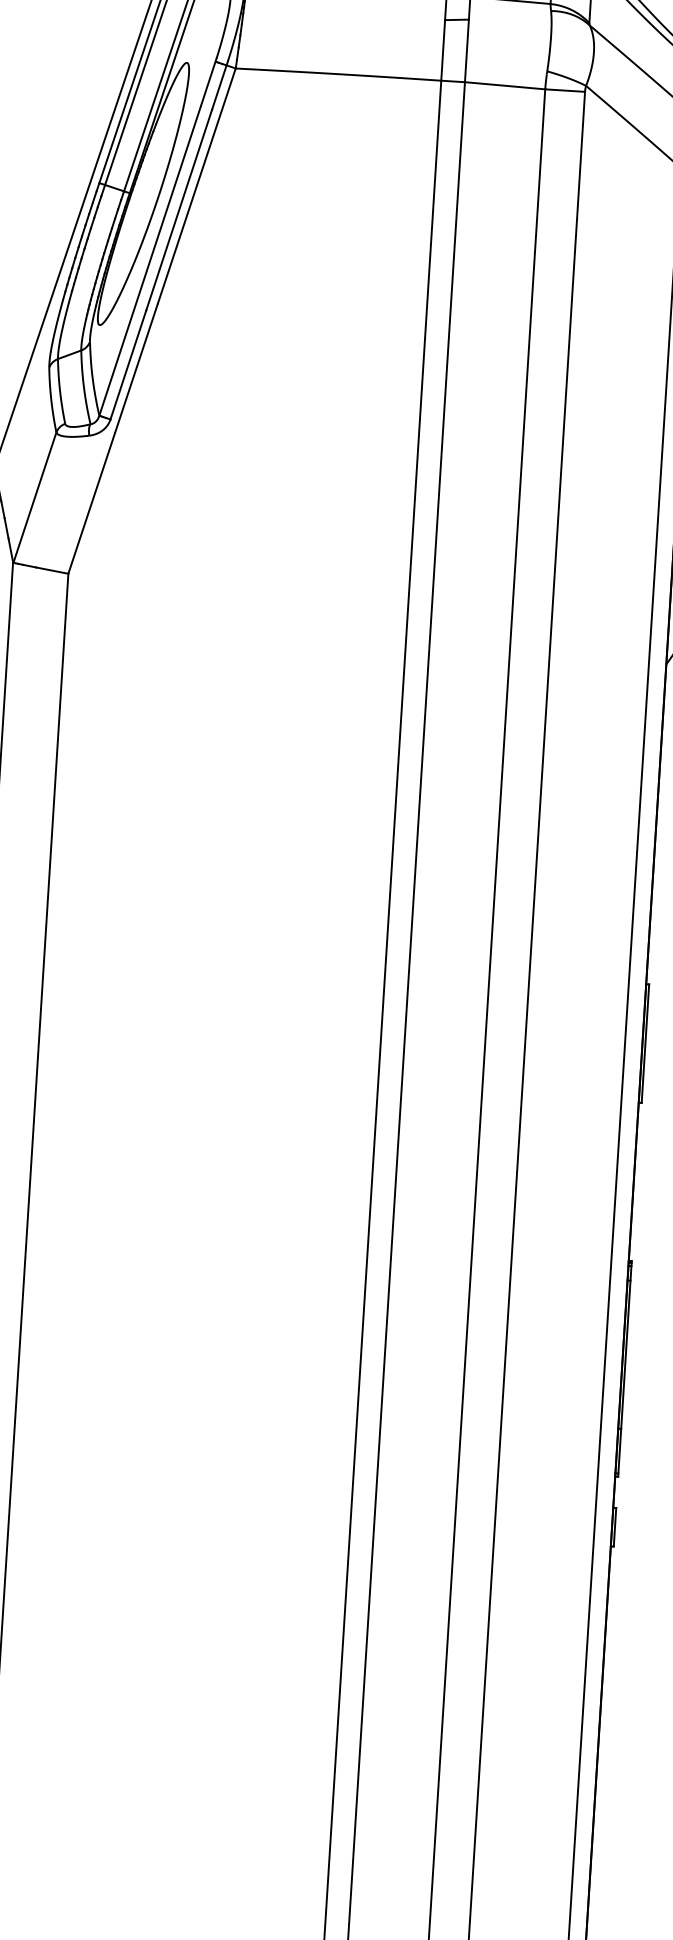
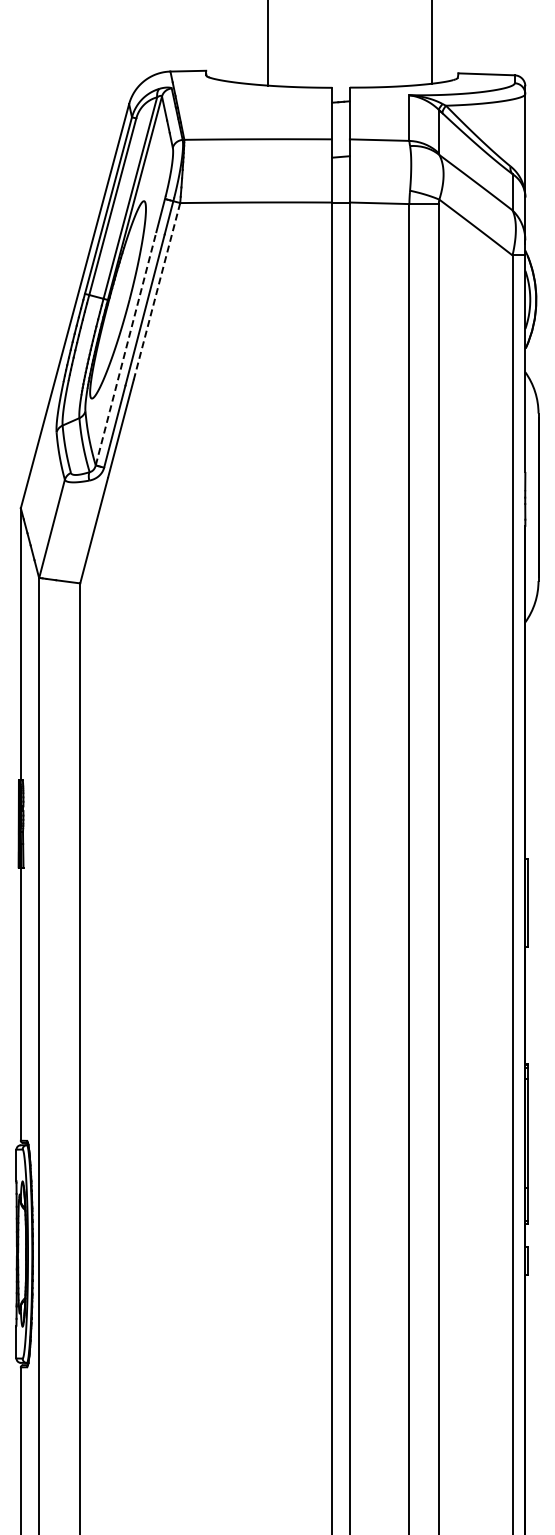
line: (196, 185) -> (156, 291), solid -> dashed
line: (150, 260) -> (126, 348), solid -> dashed

